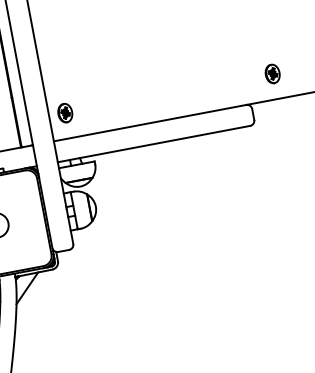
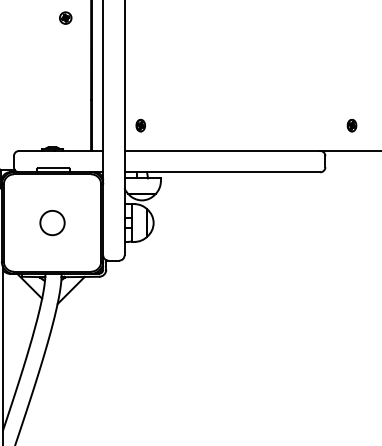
part: (272, 74) -> (351, 125), size x0.62
part: (64, 113) -> (140, 125), size x0.62

